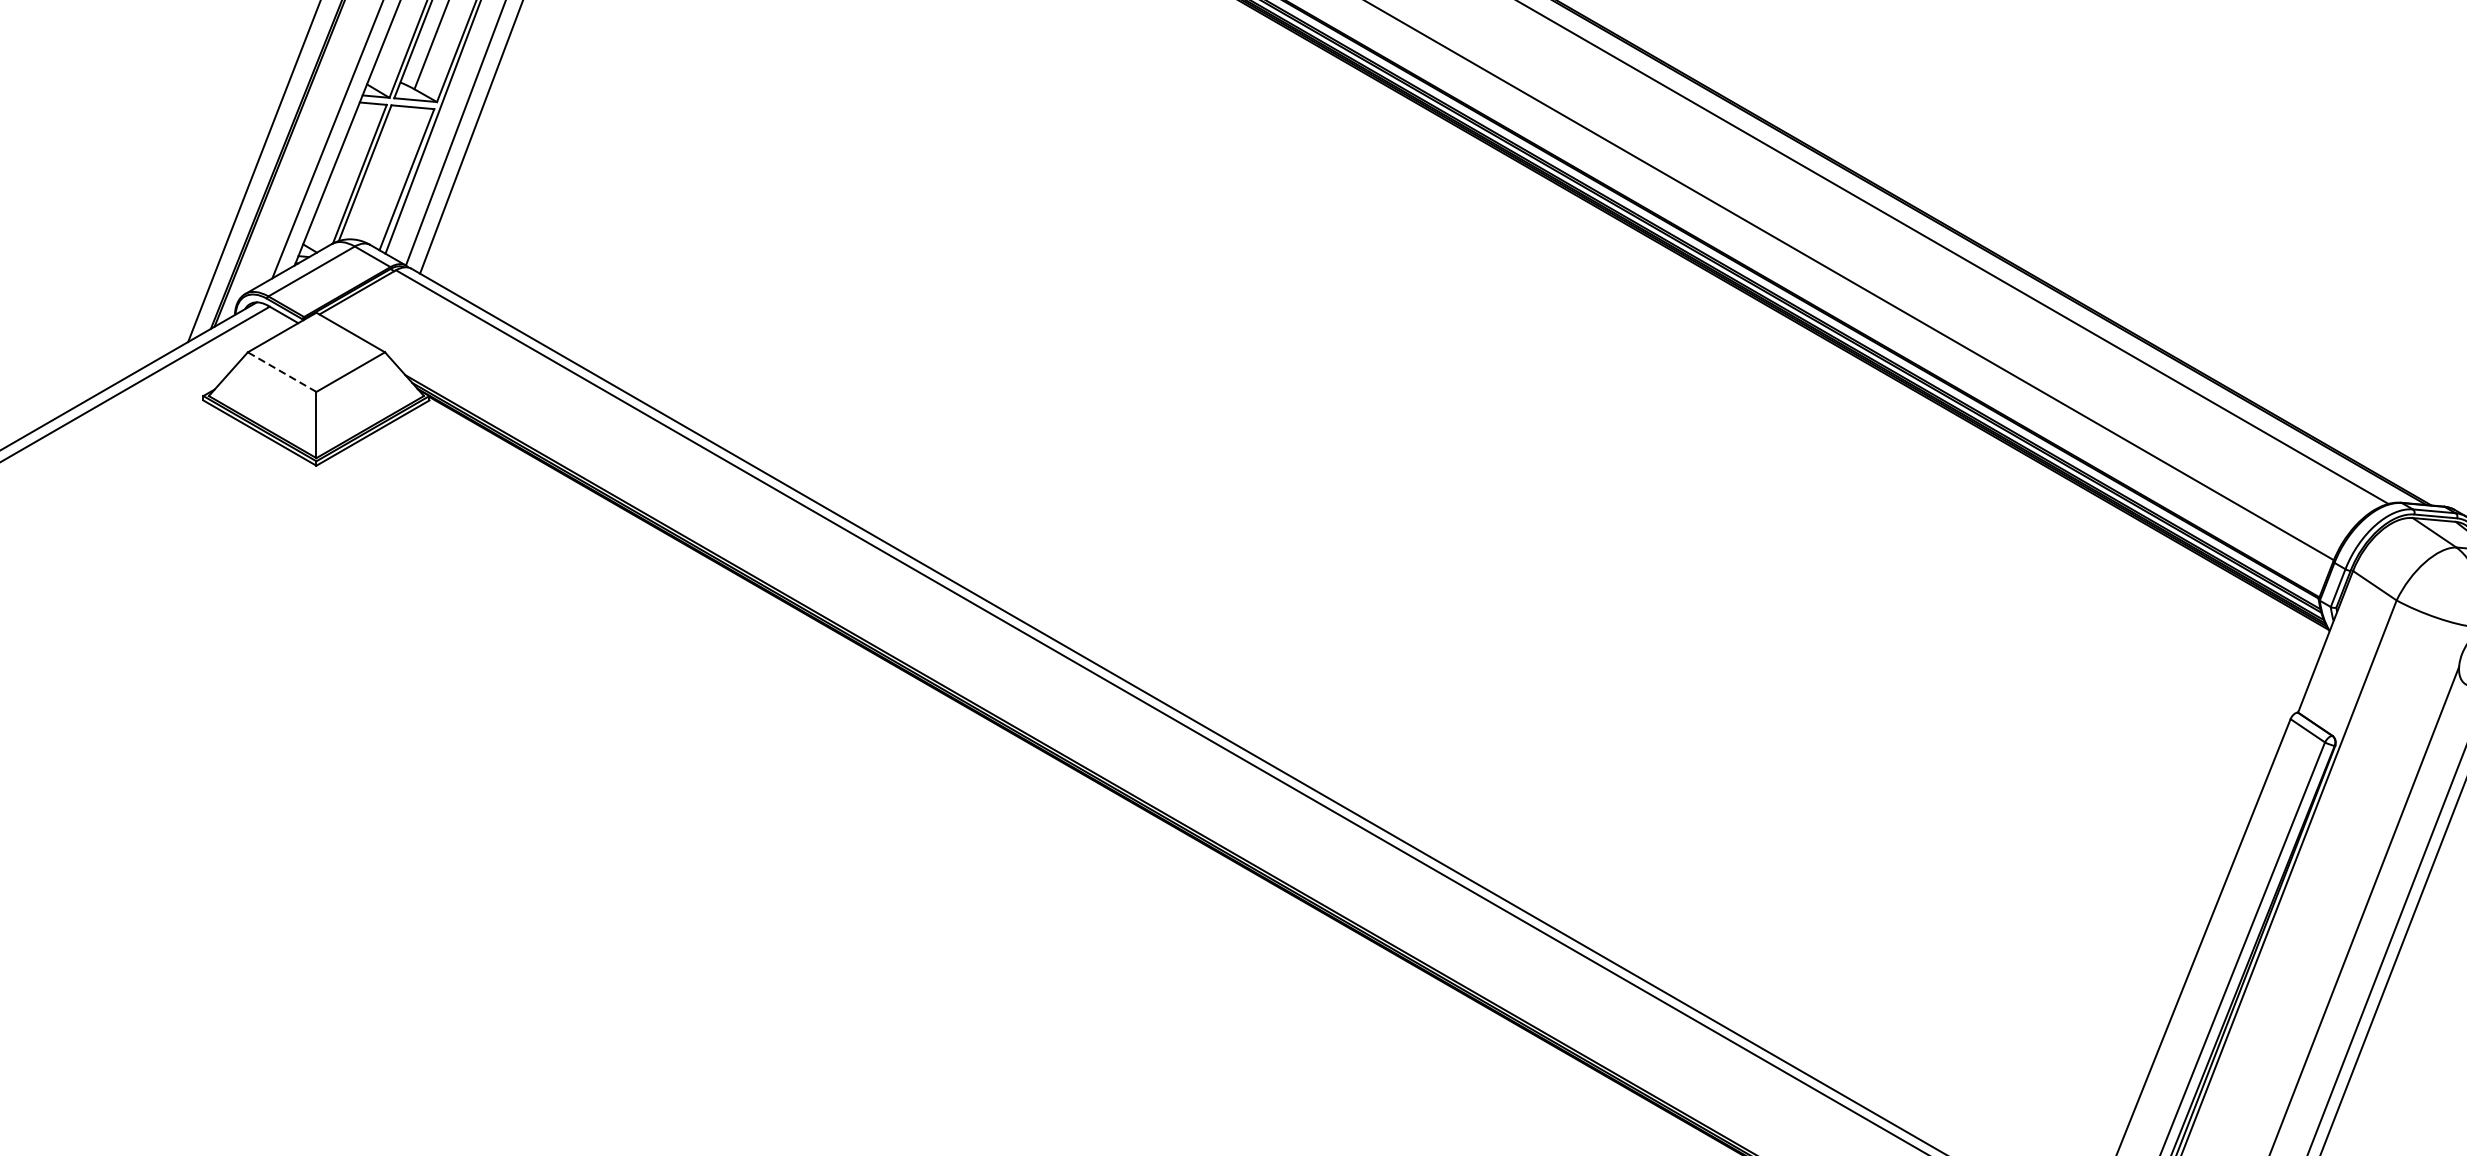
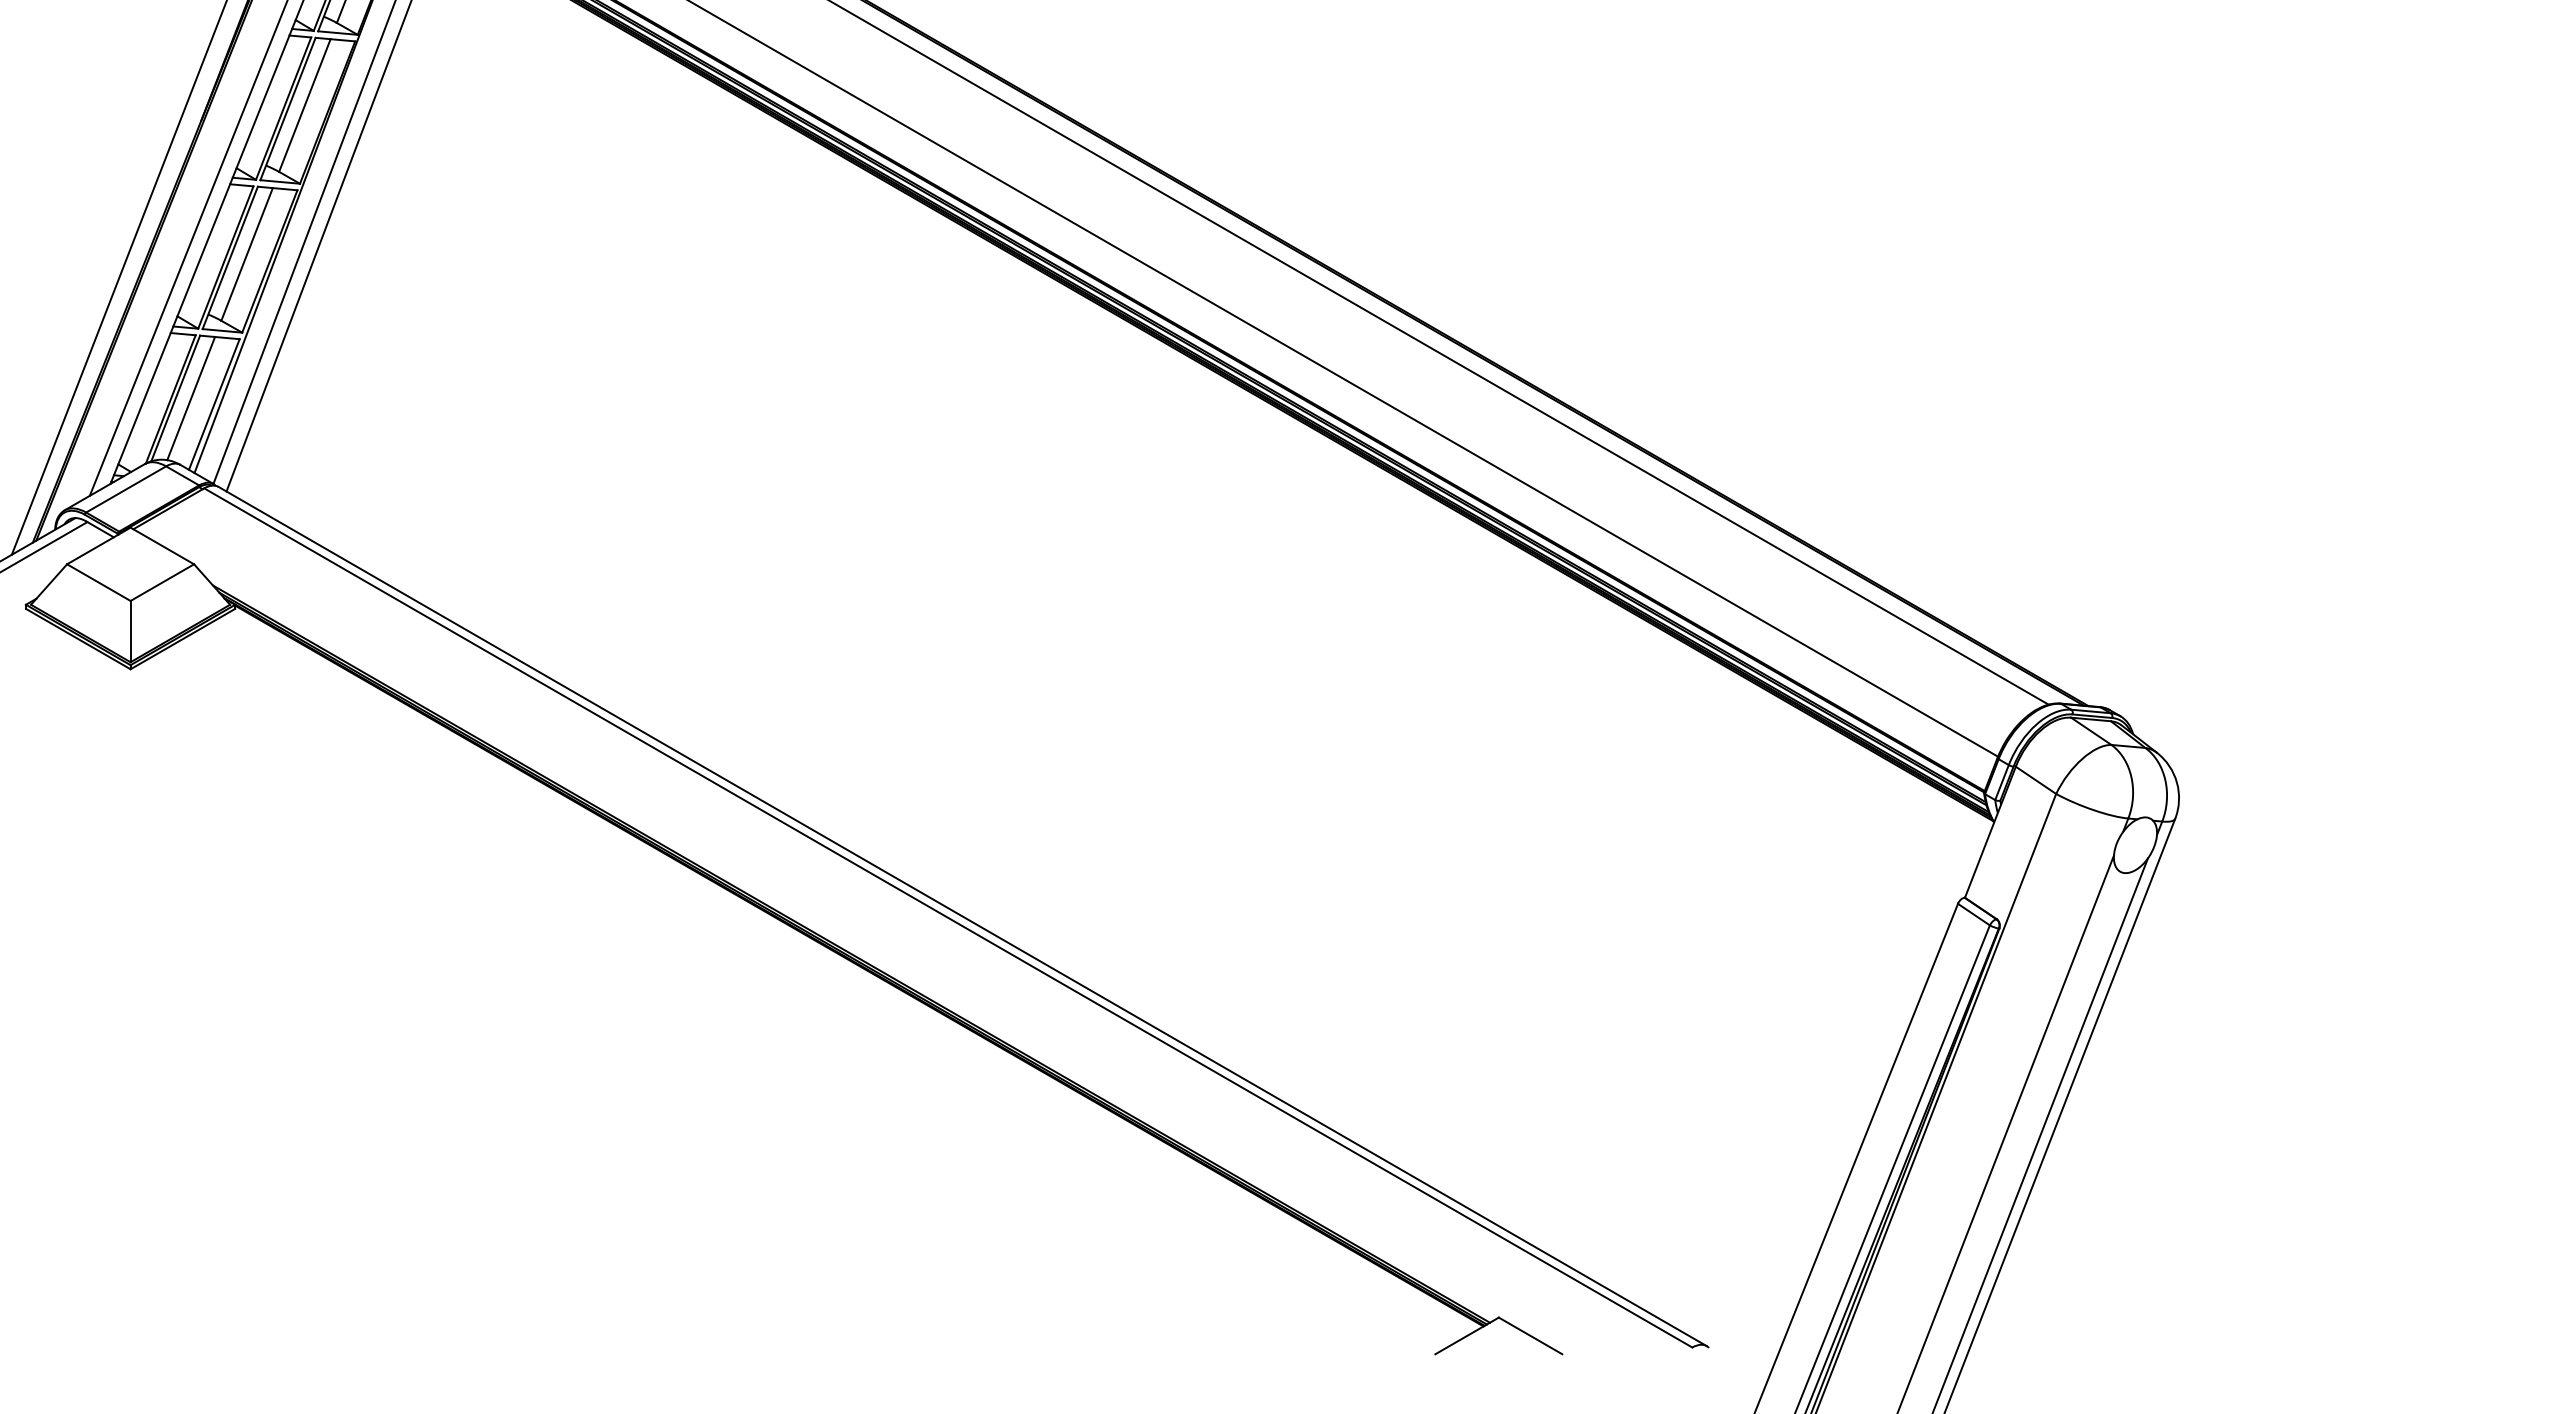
line: (382, 173) -> (191, 398), added
line: (281, 371) -> (98, 582), dashed -> solid

